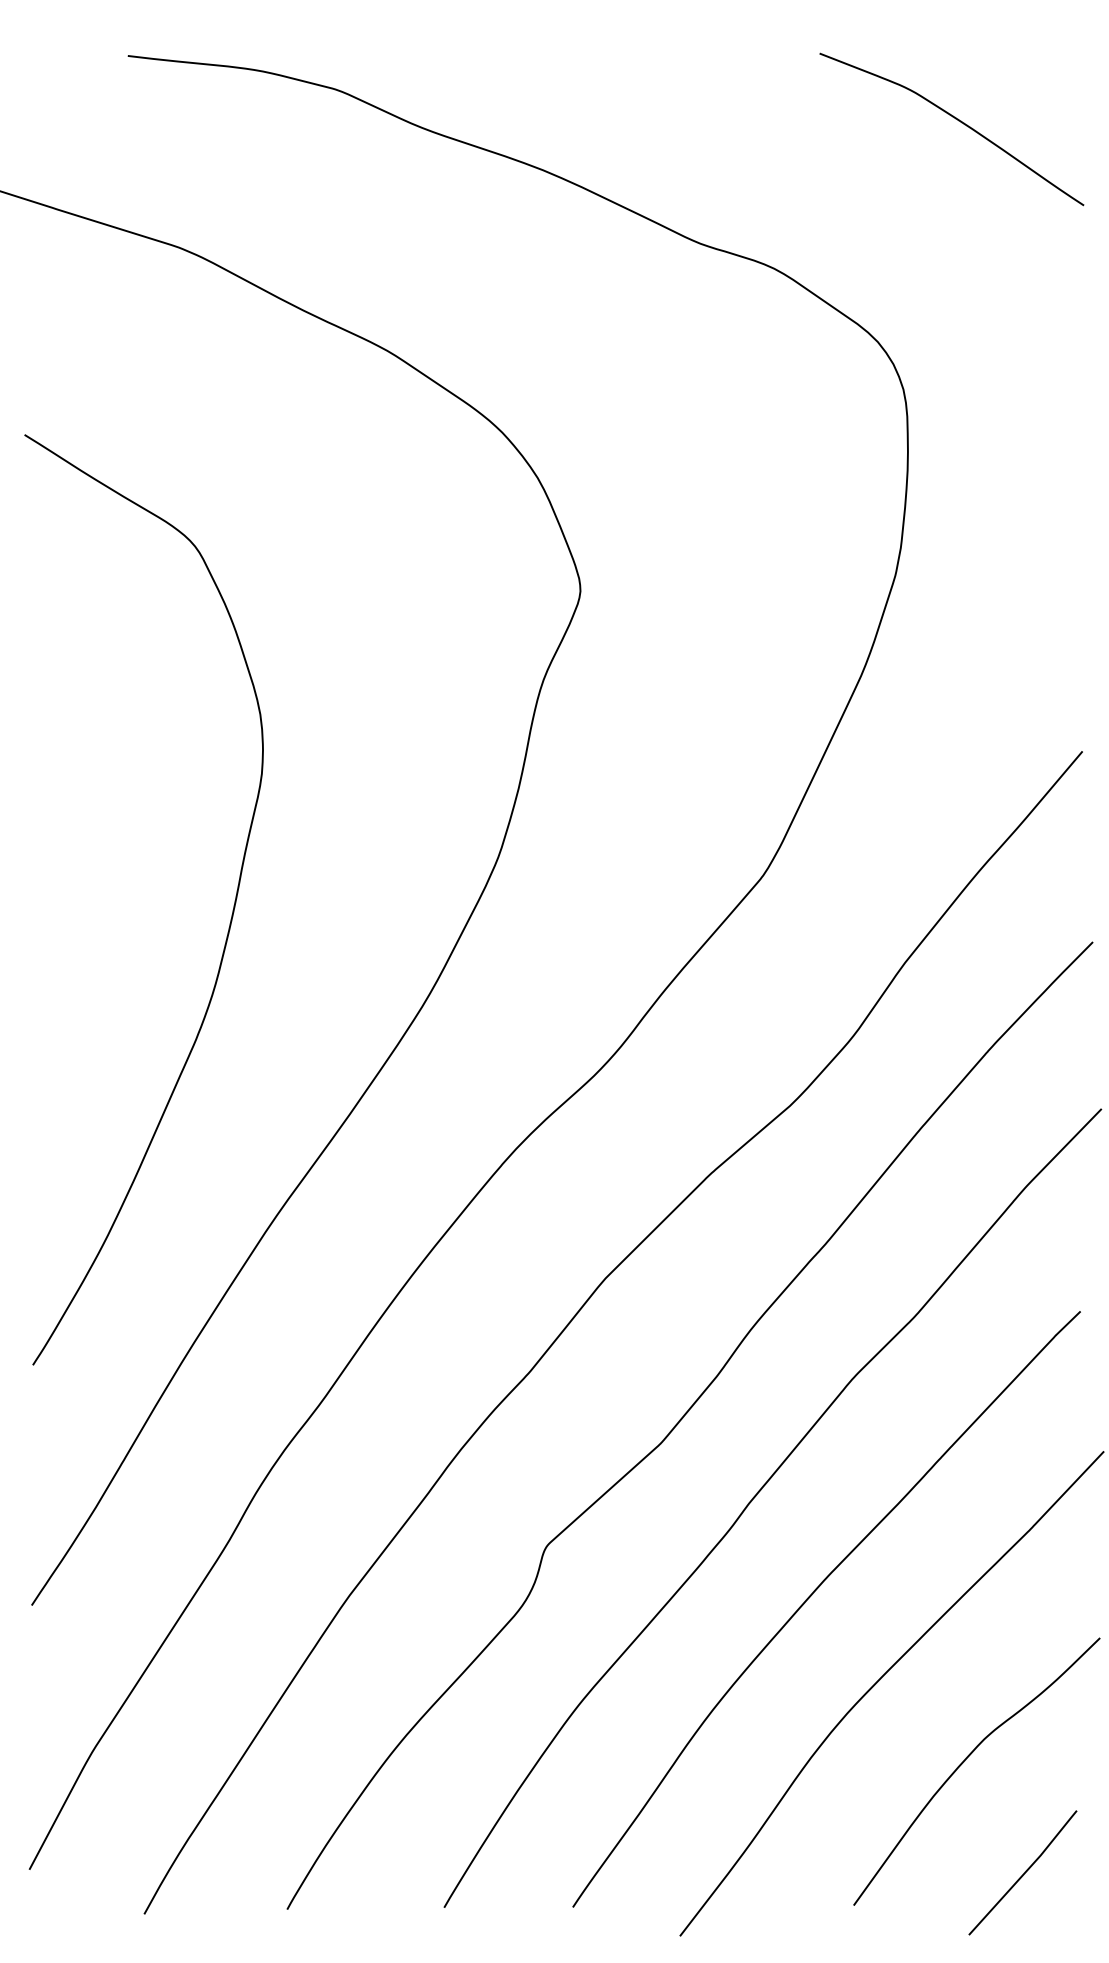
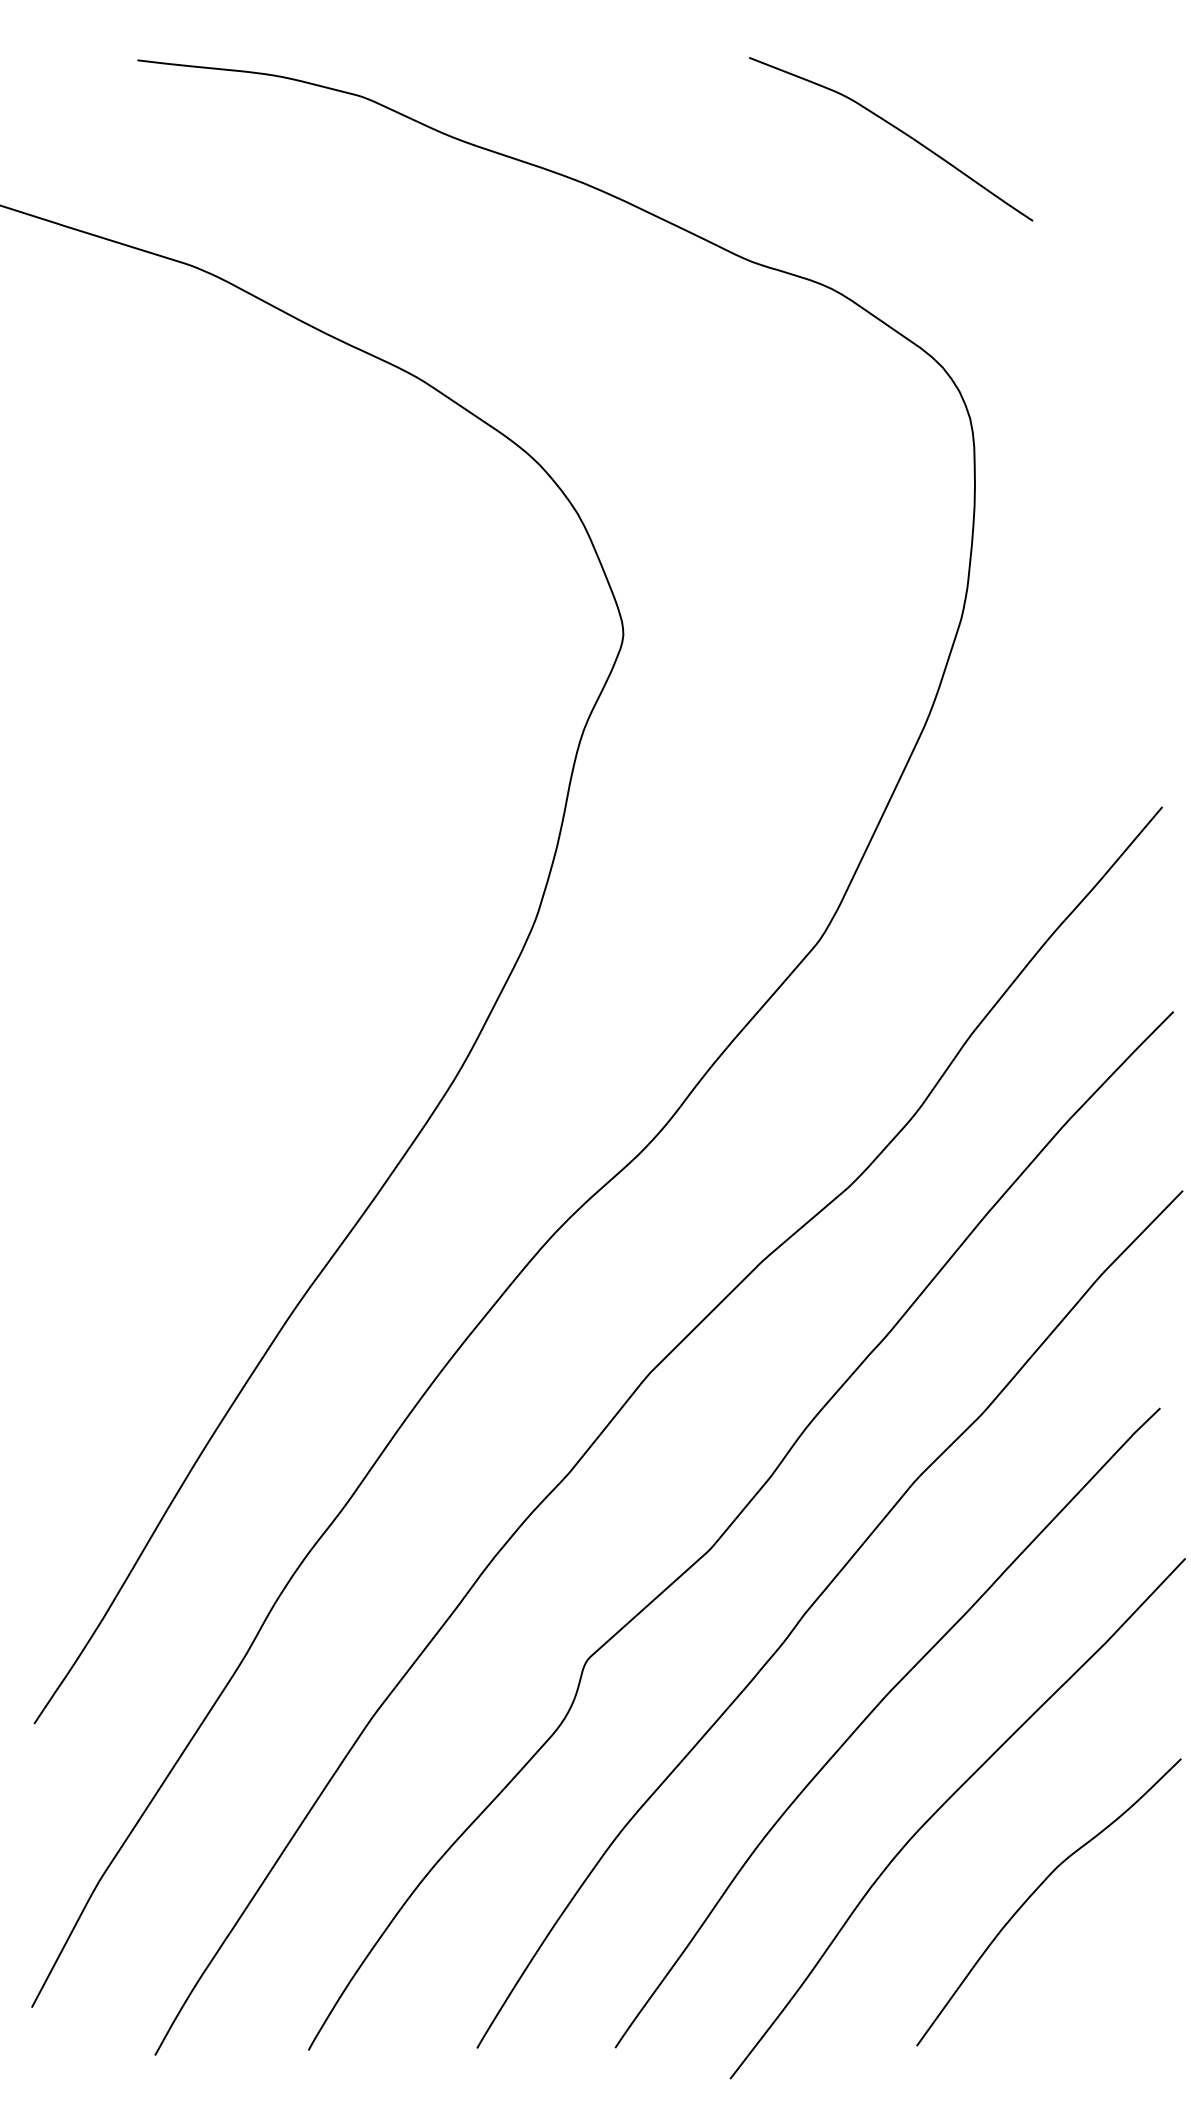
curve: (958, 121) -> (898, 130), moved
curve: (231, 914) -> (248, 982), removed
curve: (1023, 1873) -> (1099, 2011), removed

